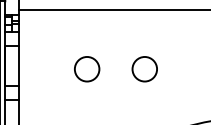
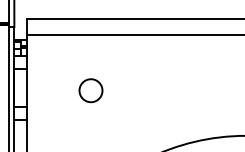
circle: (144, 69) -> (144, 90), removed

